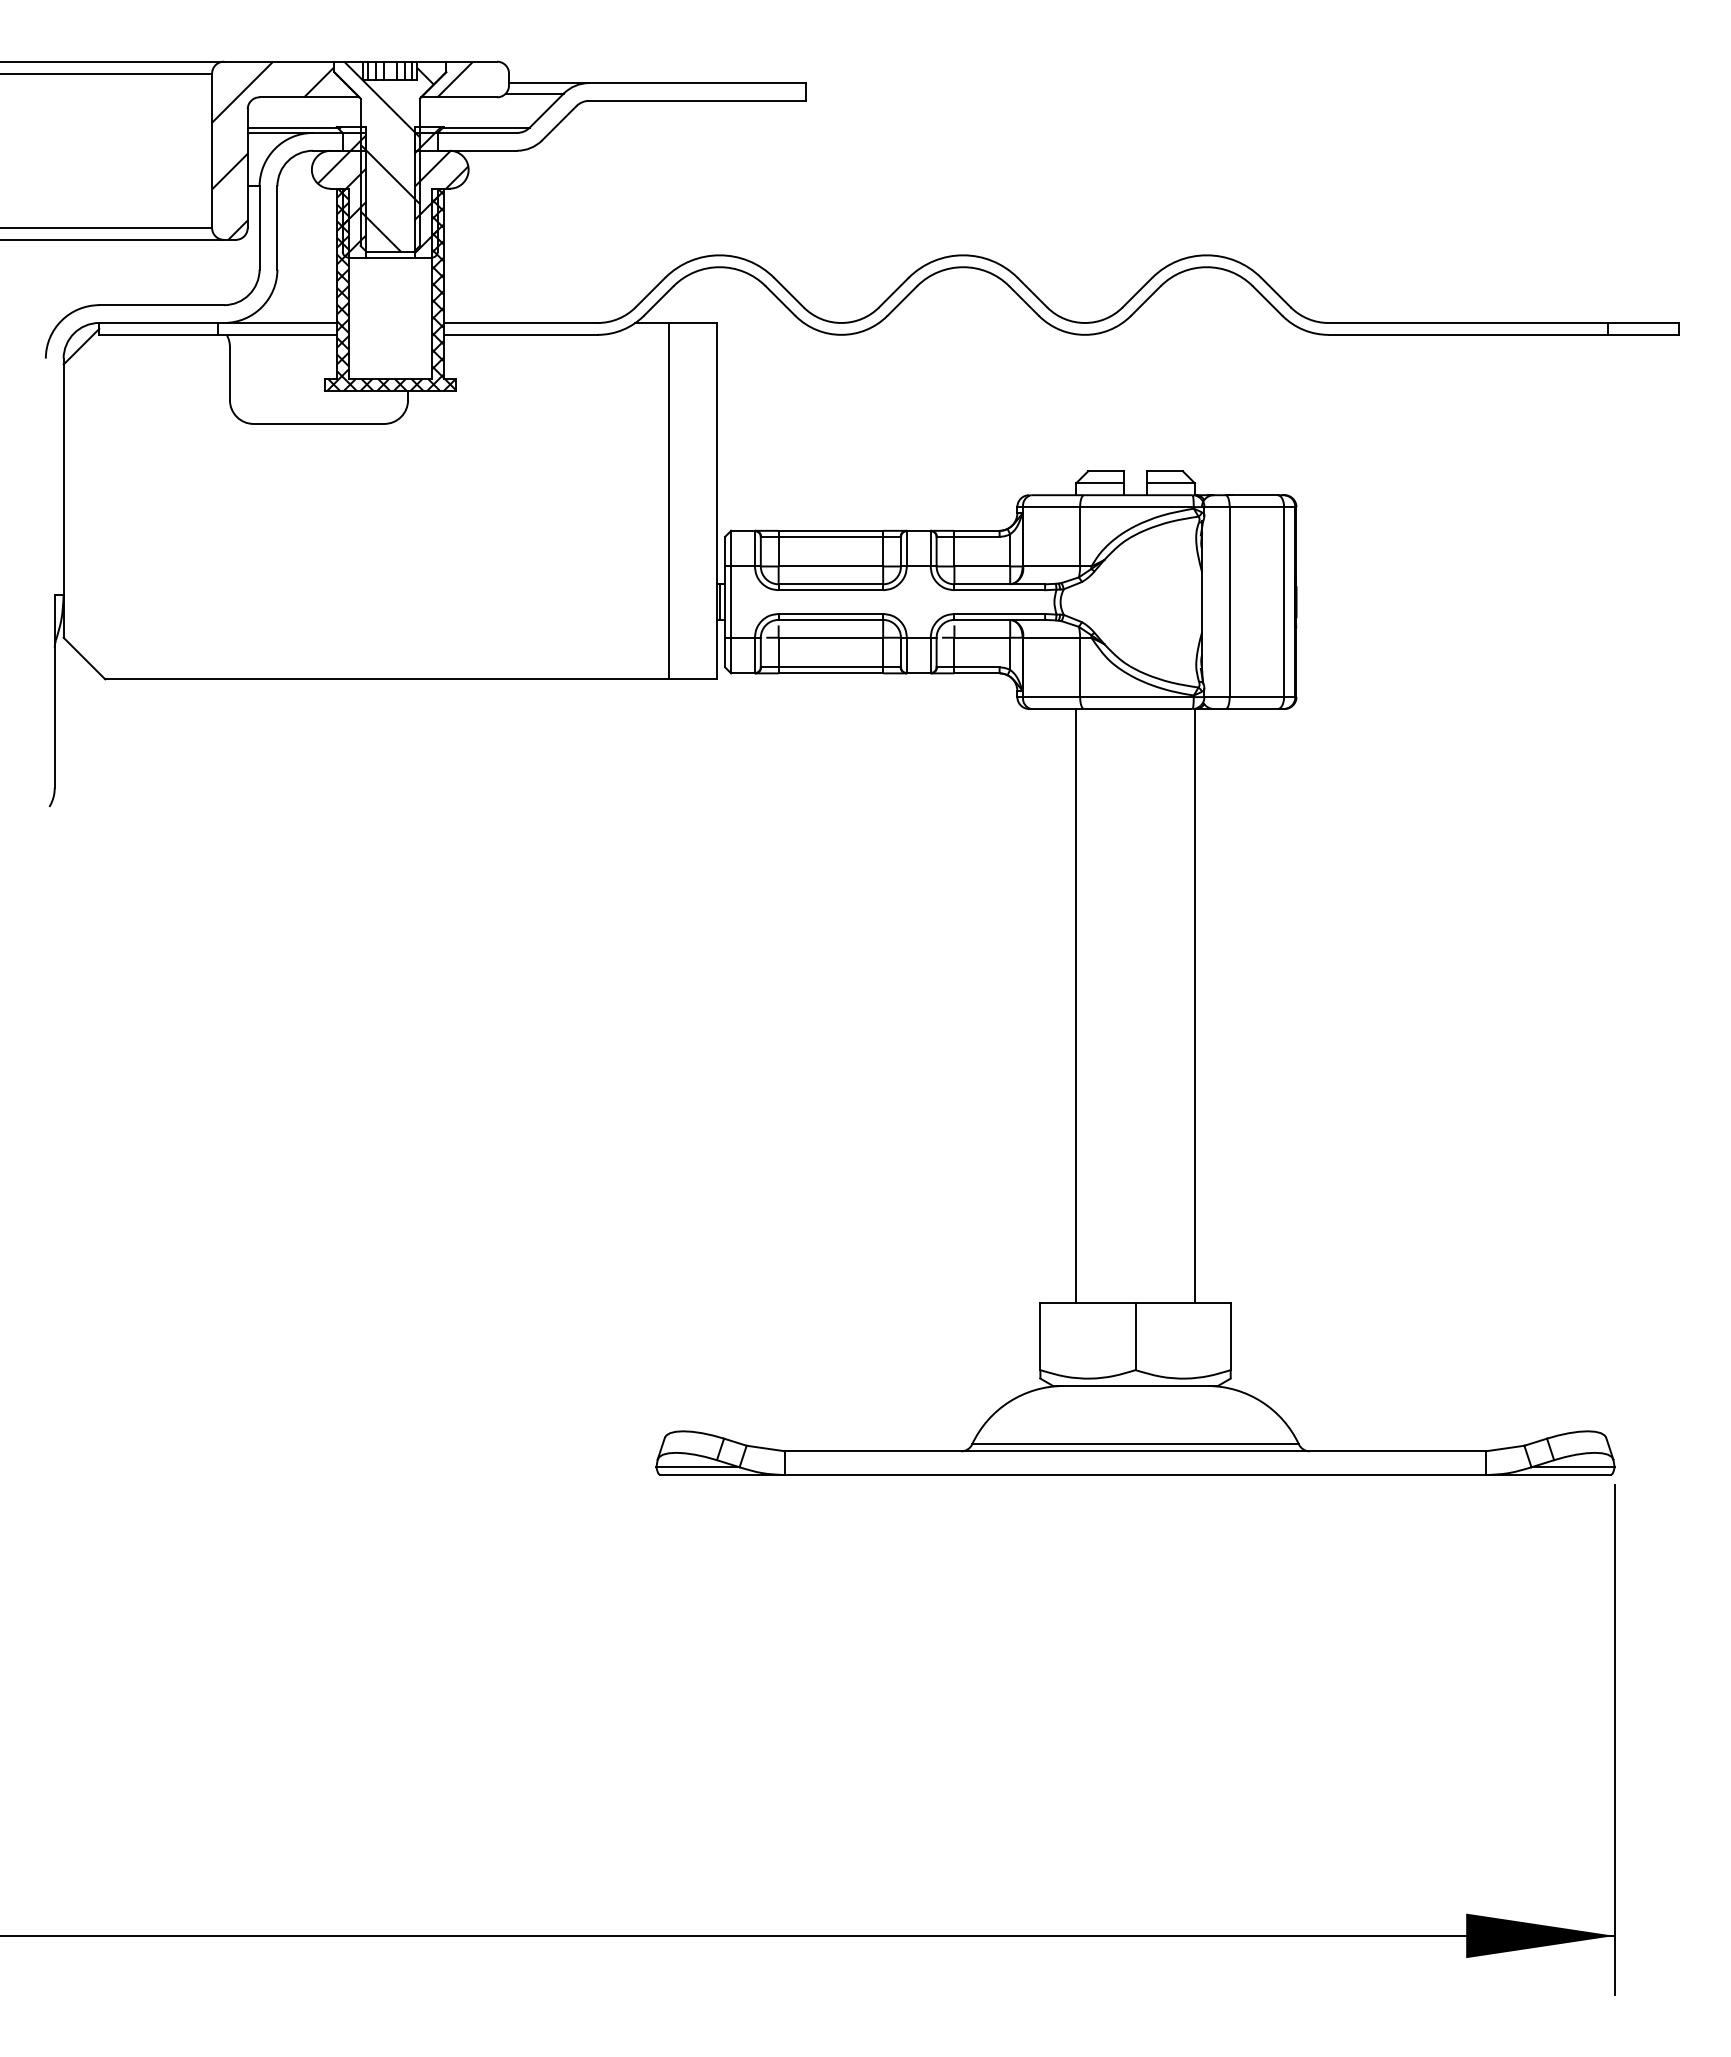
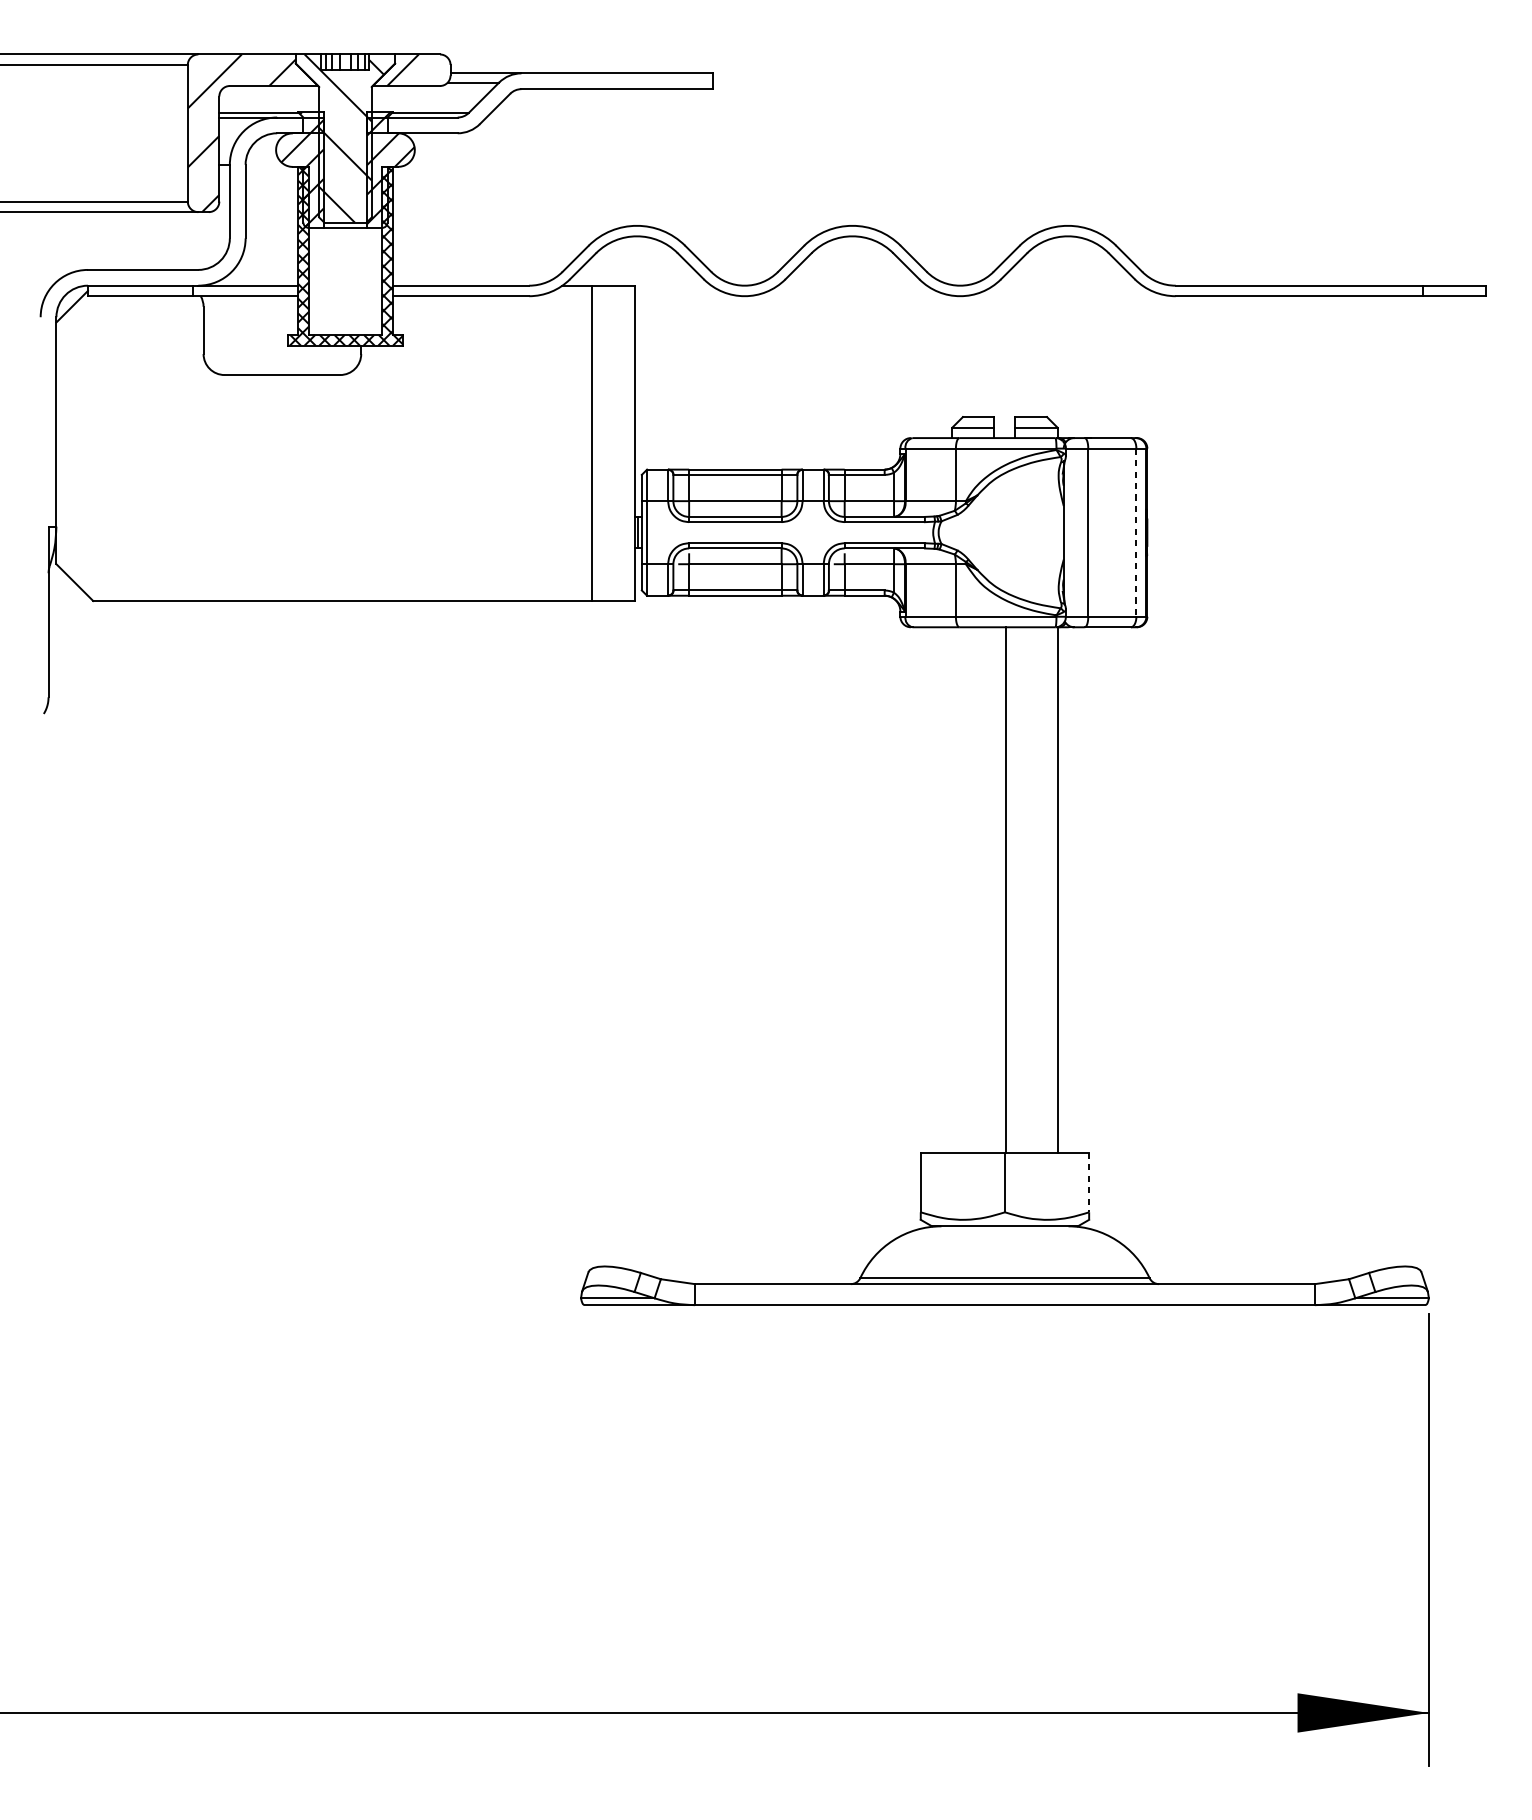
line: (1284, 602) -> (1136, 533), solid -> dashed
line: (1076, 1005) -> (1005, 889), moved
line: (1230, 1336) -> (1088, 1182), solid -> dashed

